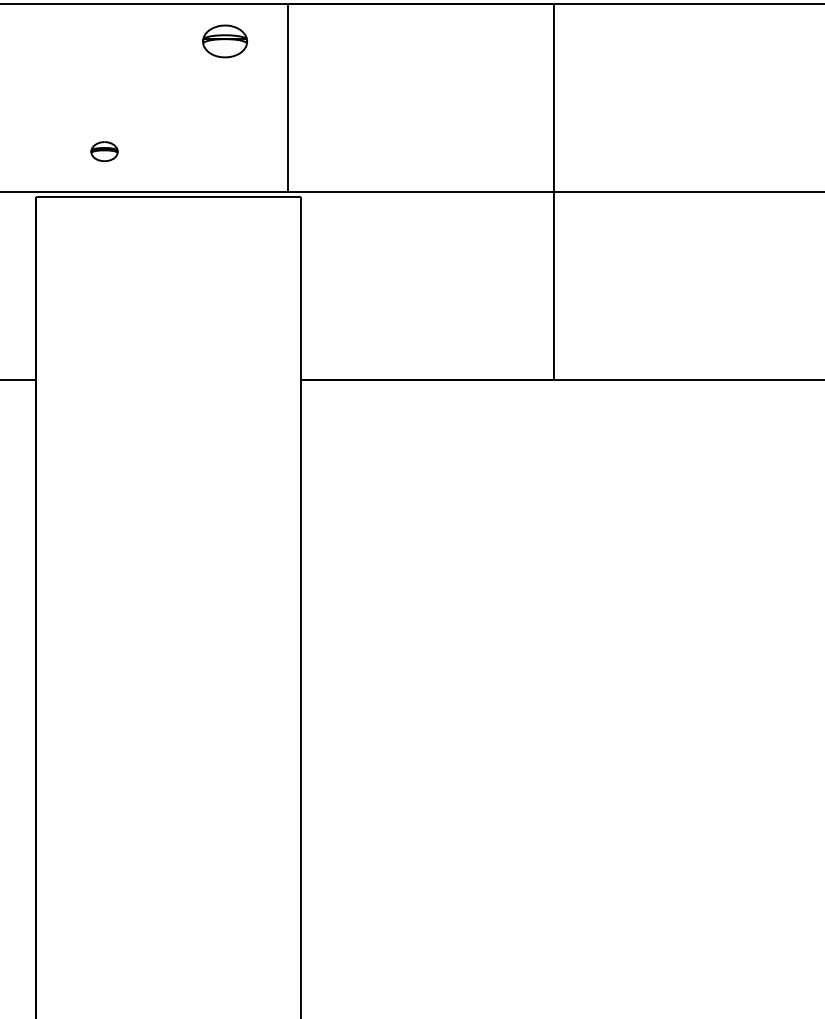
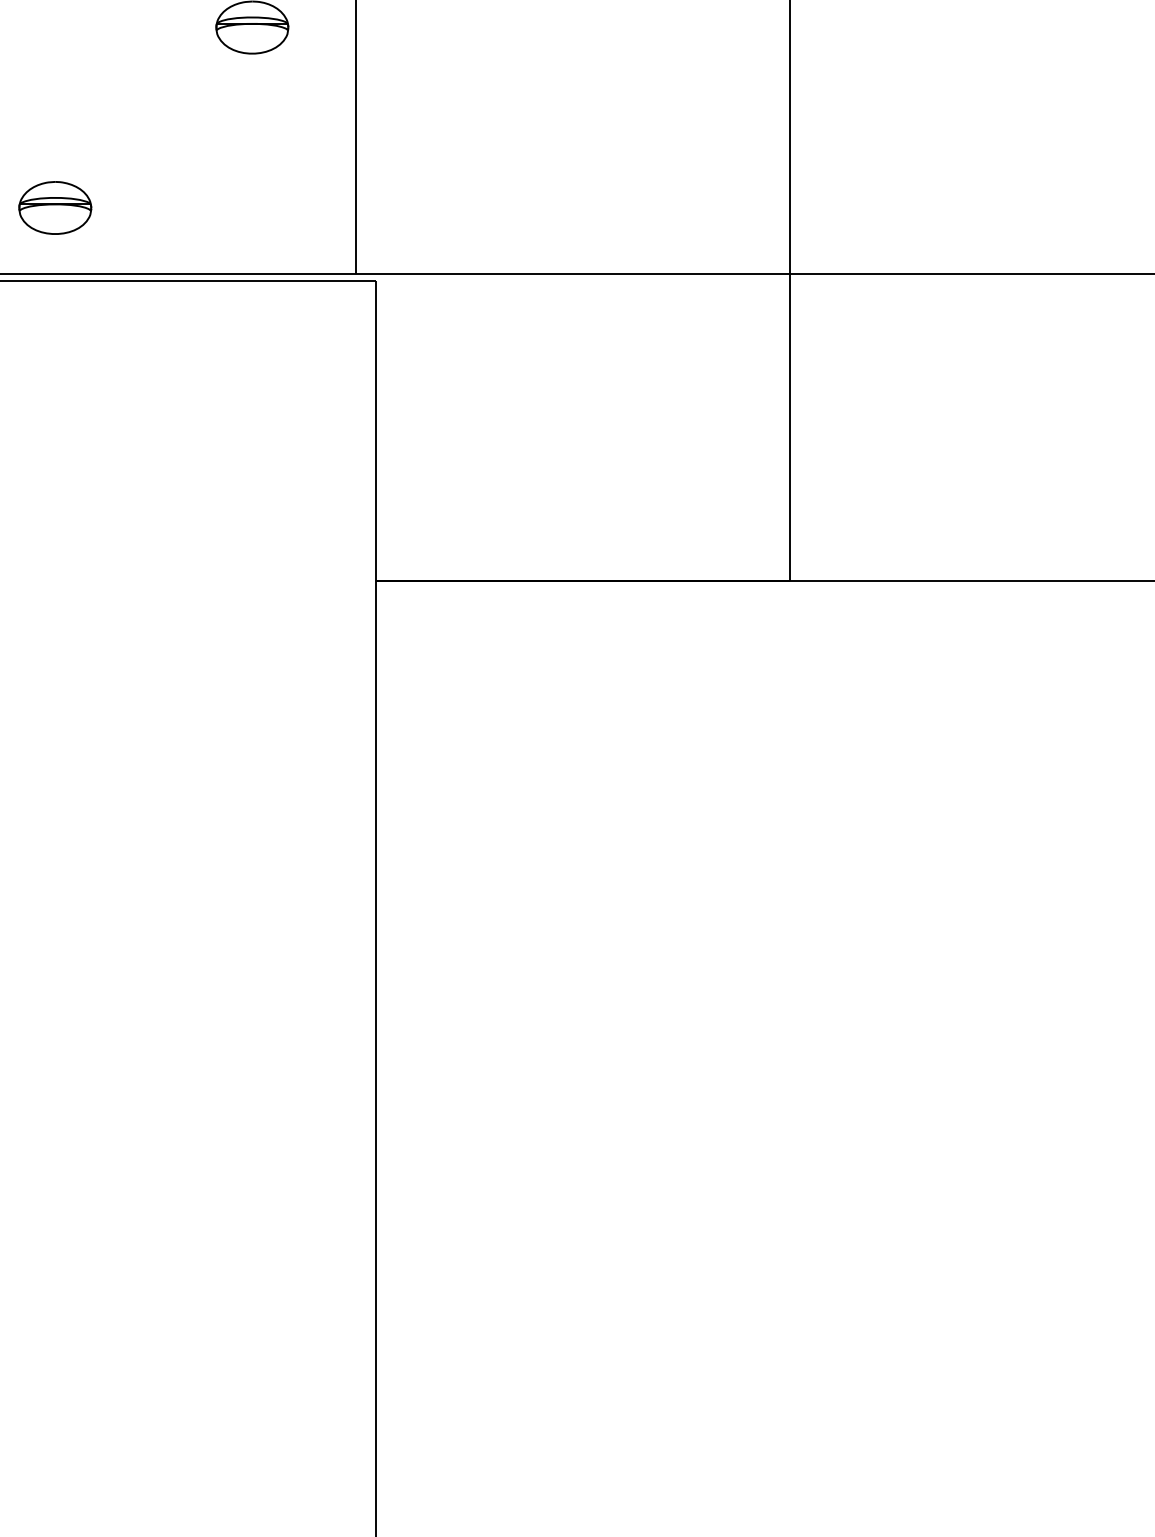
part: (104, 151) -> (55, 207), size x1.67

